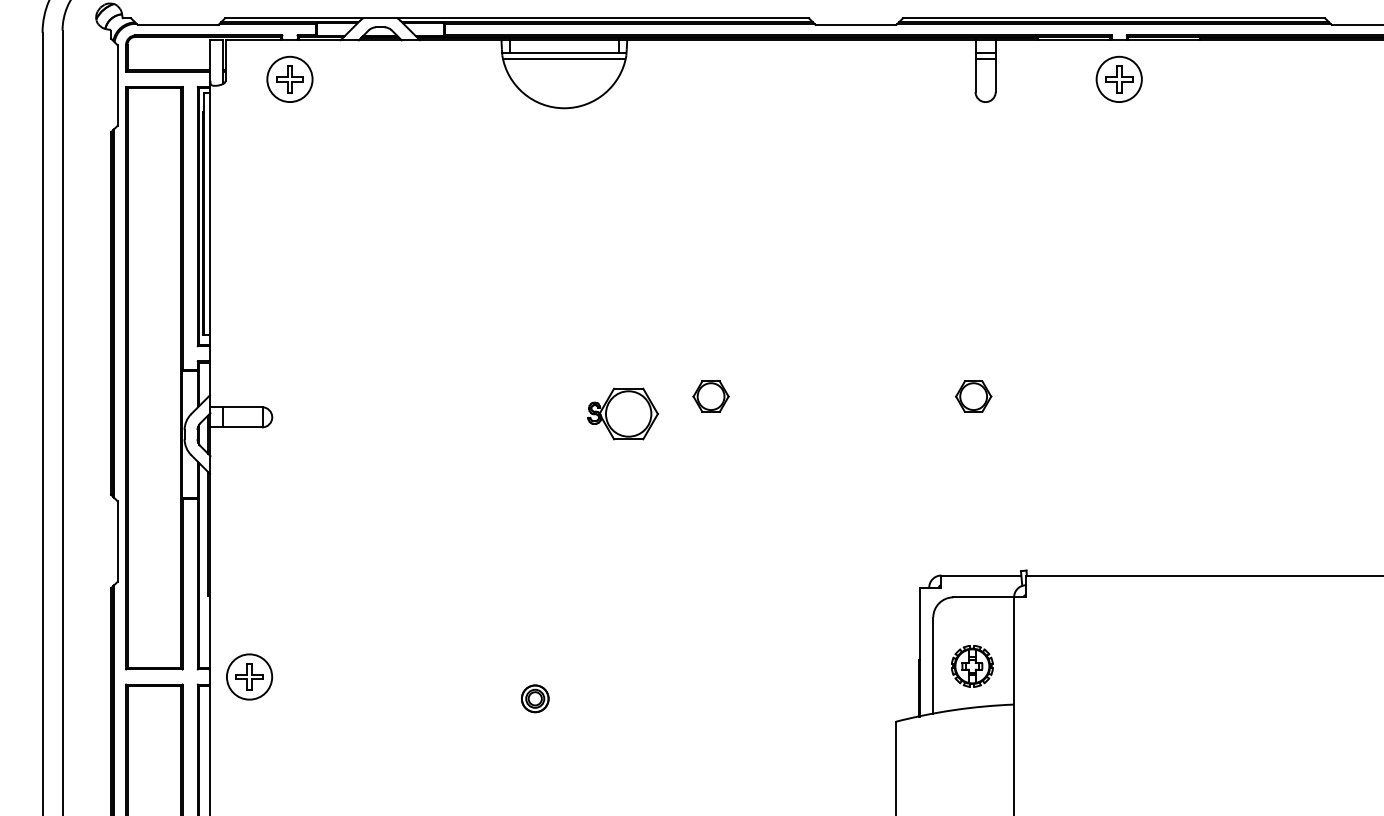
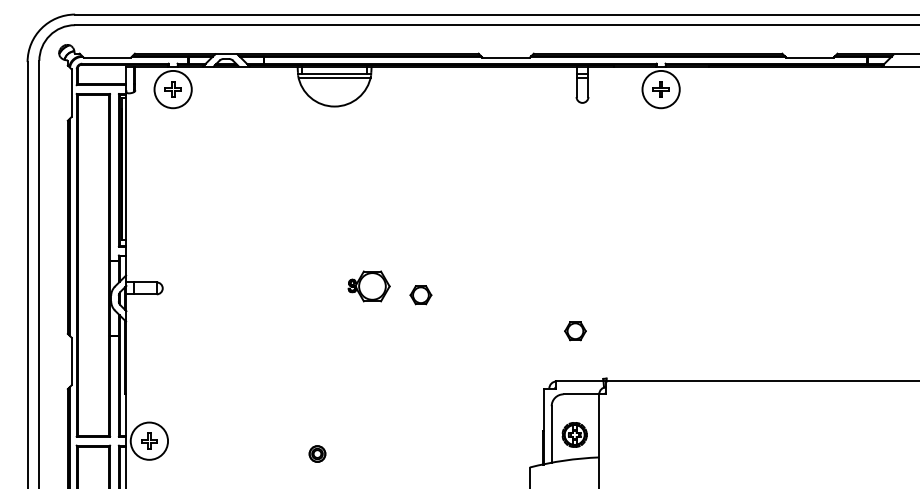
circle: (288, 79) -> (172, 89), size x1.4
circle: (1118, 79) -> (660, 89), size x1.4
part: (710, 397) -> (420, 295), moved
part: (973, 397) -> (575, 331), moved
circle: (249, 675) -> (149, 440), size x1.4

